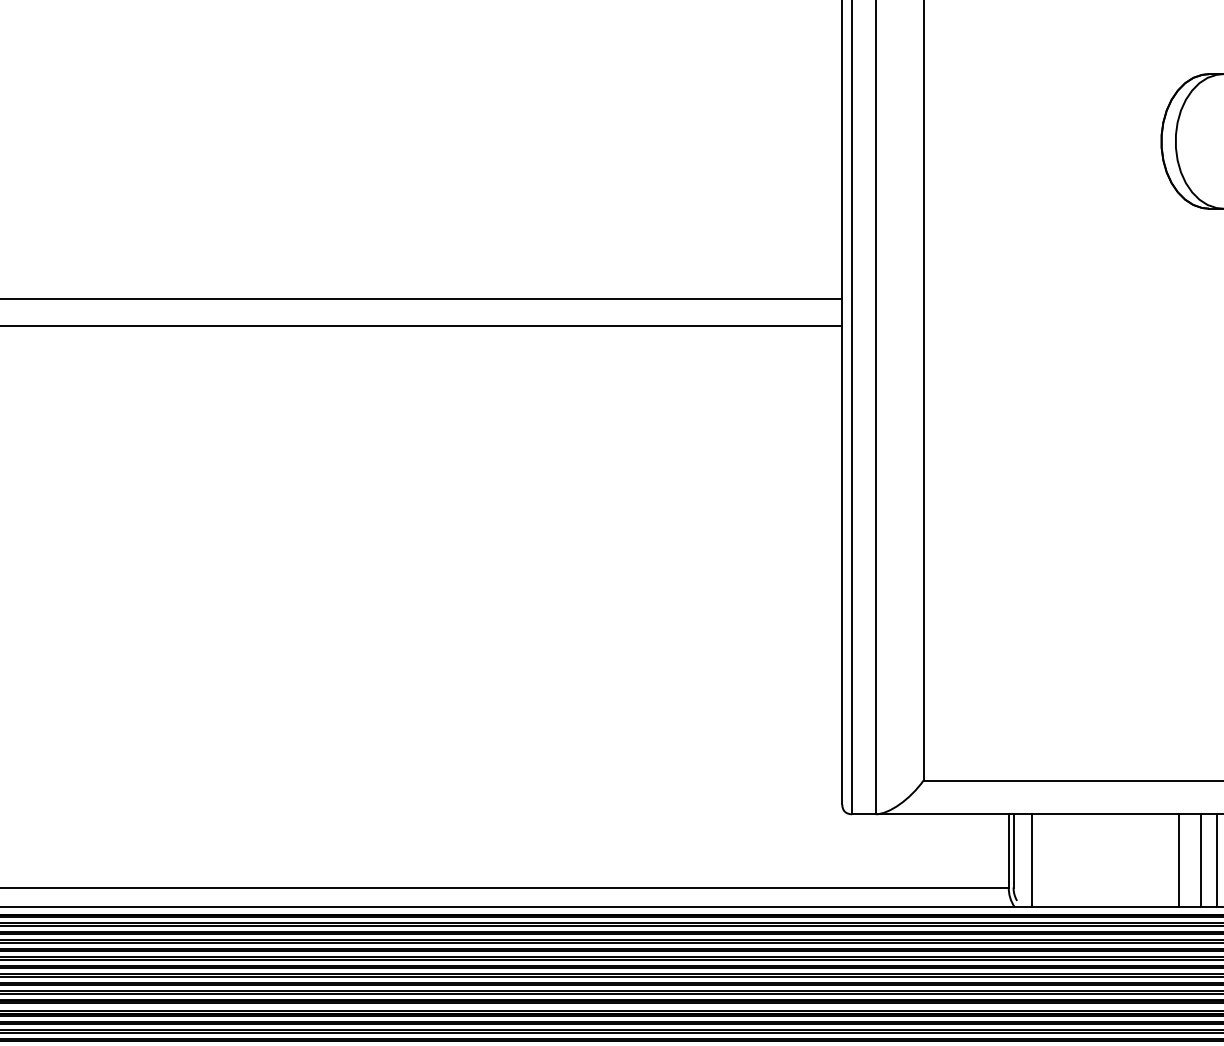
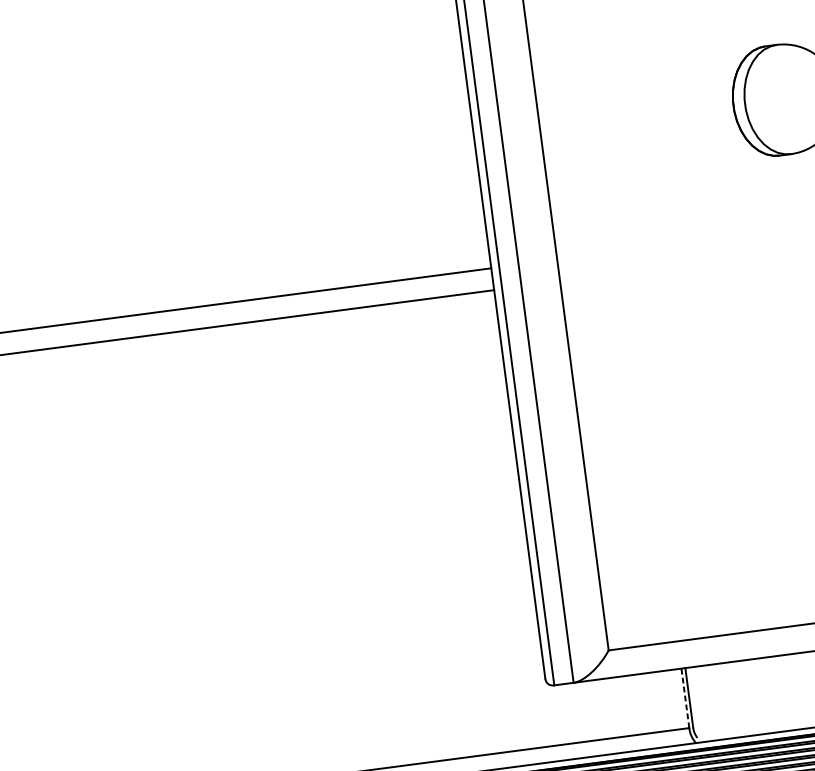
line: (1008, 850) -> (685, 698), solid -> dashed
line: (1031, 860) -> (704, 703), removed

